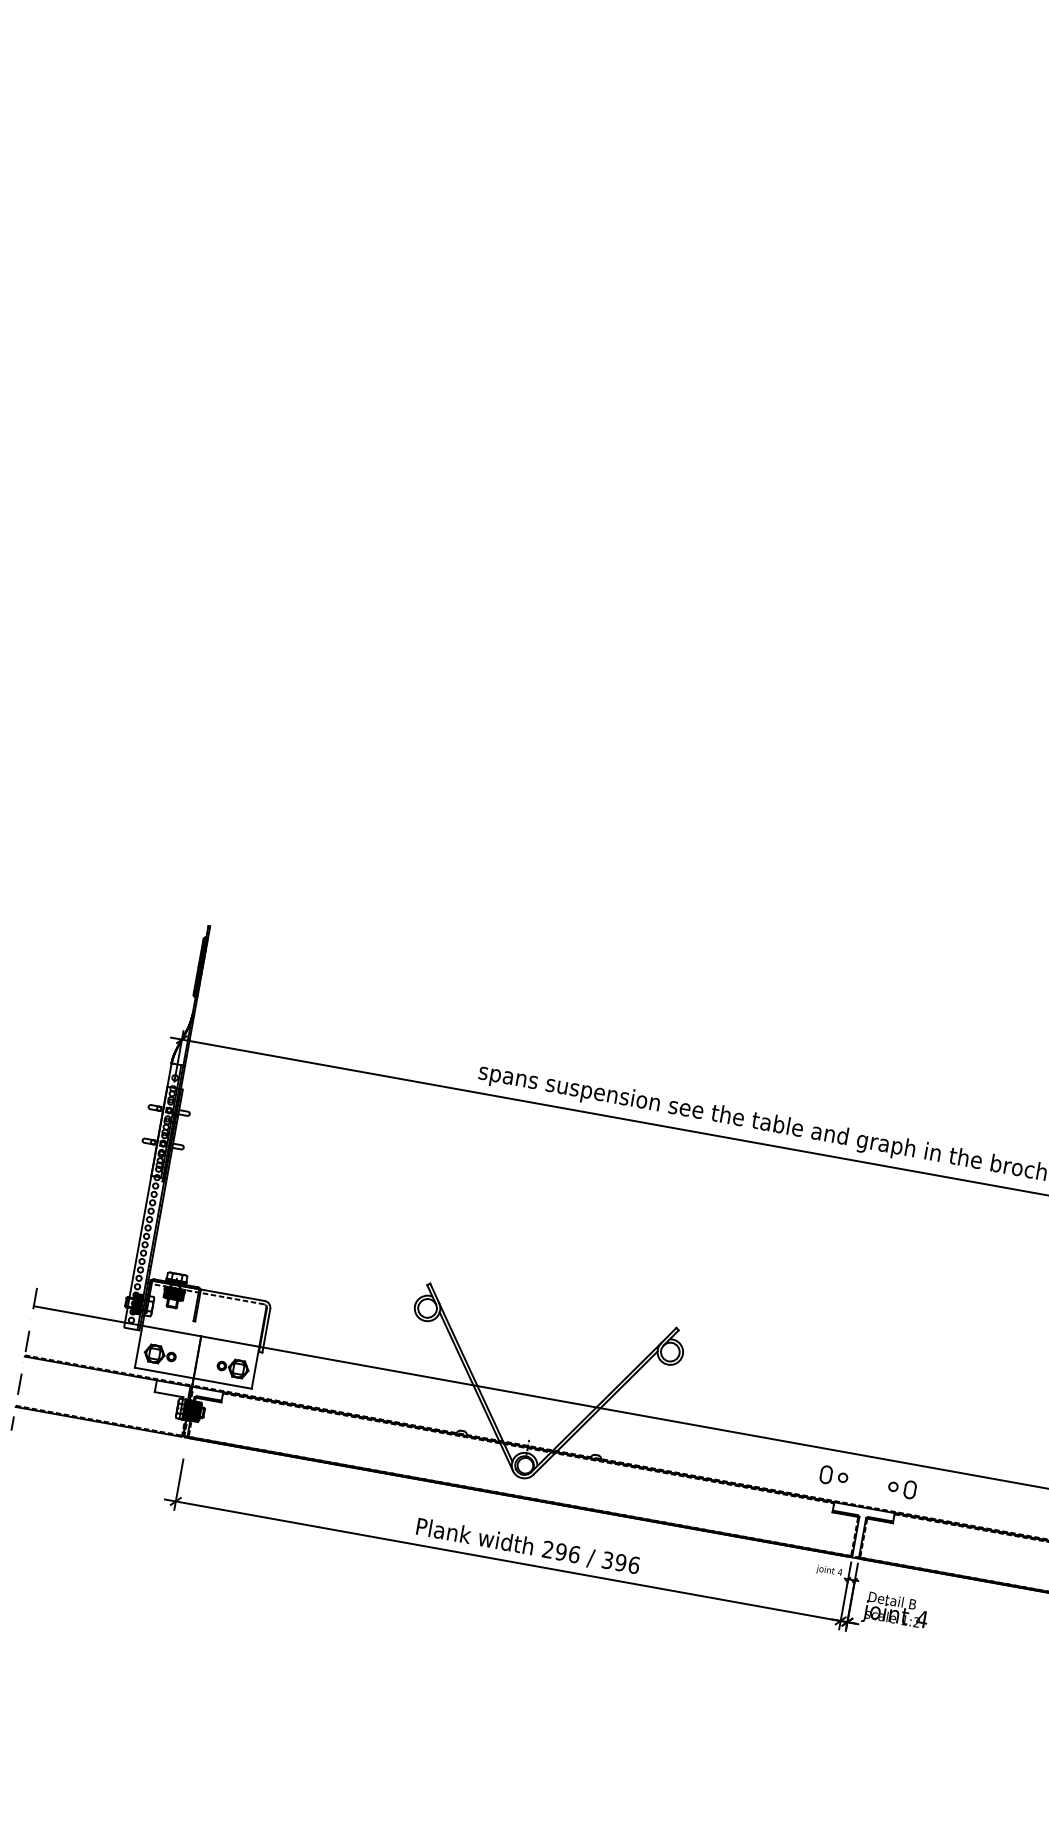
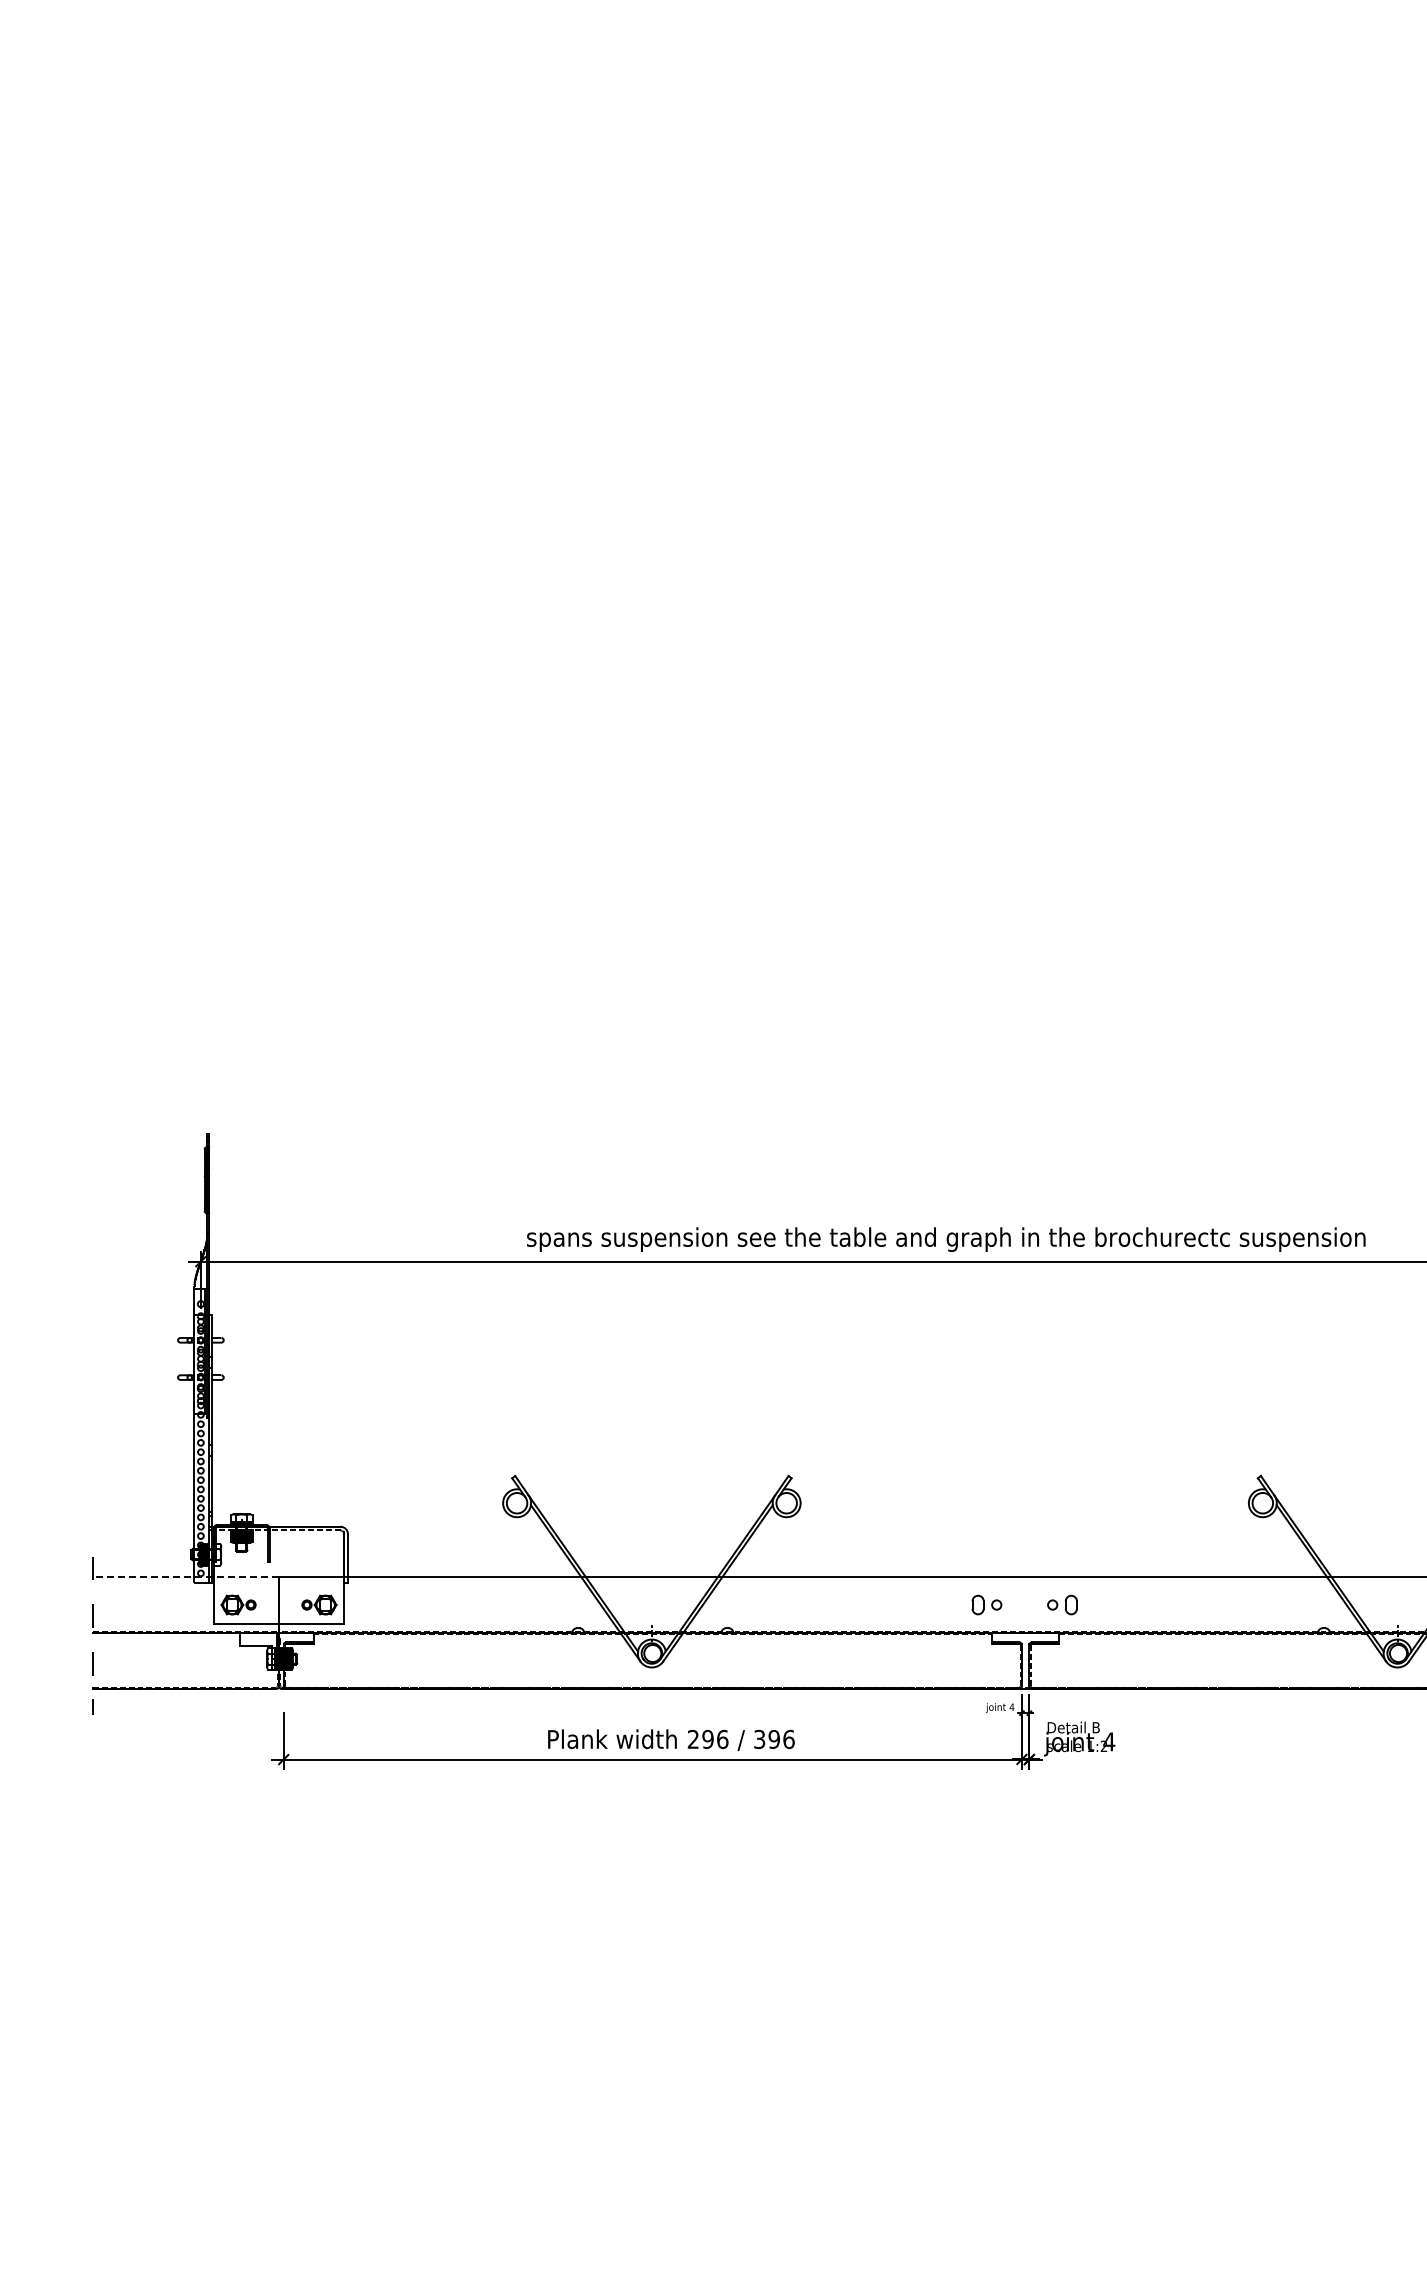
line: (117, 1321) -> (186, 1577), solid -> dashed

